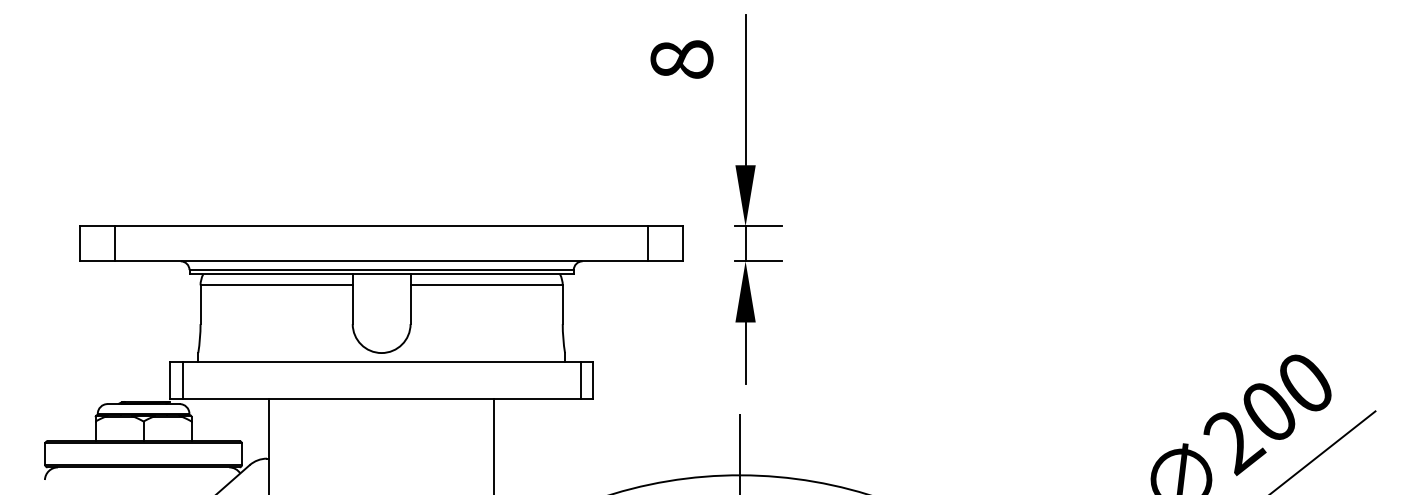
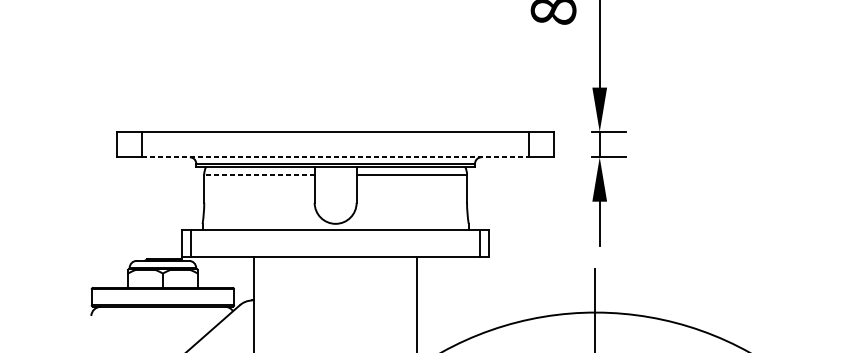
line: (382, 261) -> (336, 157), solid -> dashed
line: (276, 285) -> (259, 174), solid -> dashed

